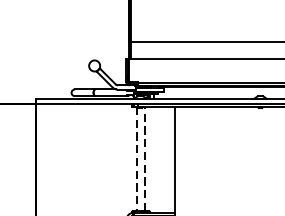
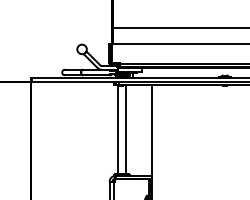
line: (136, 158) -> (118, 129), dashed -> solid
line: (145, 158) -> (125, 129), dashed -> solid

